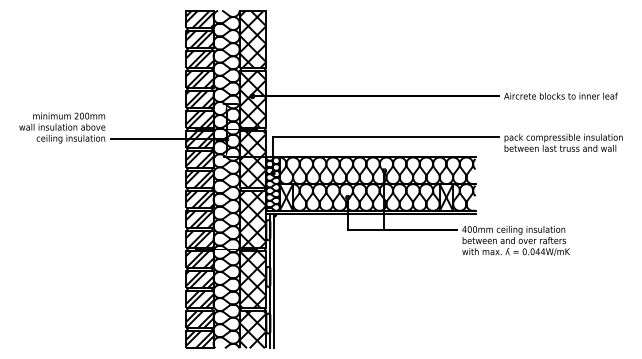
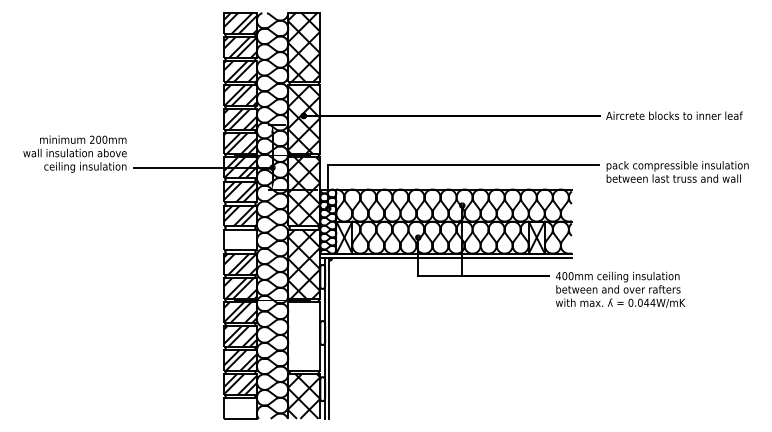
hatch: (199, 199) -> (239, 240), removed
hatch: (252, 279) -> (303, 336), removed
hatch: (199, 339) -> (239, 408), removed

